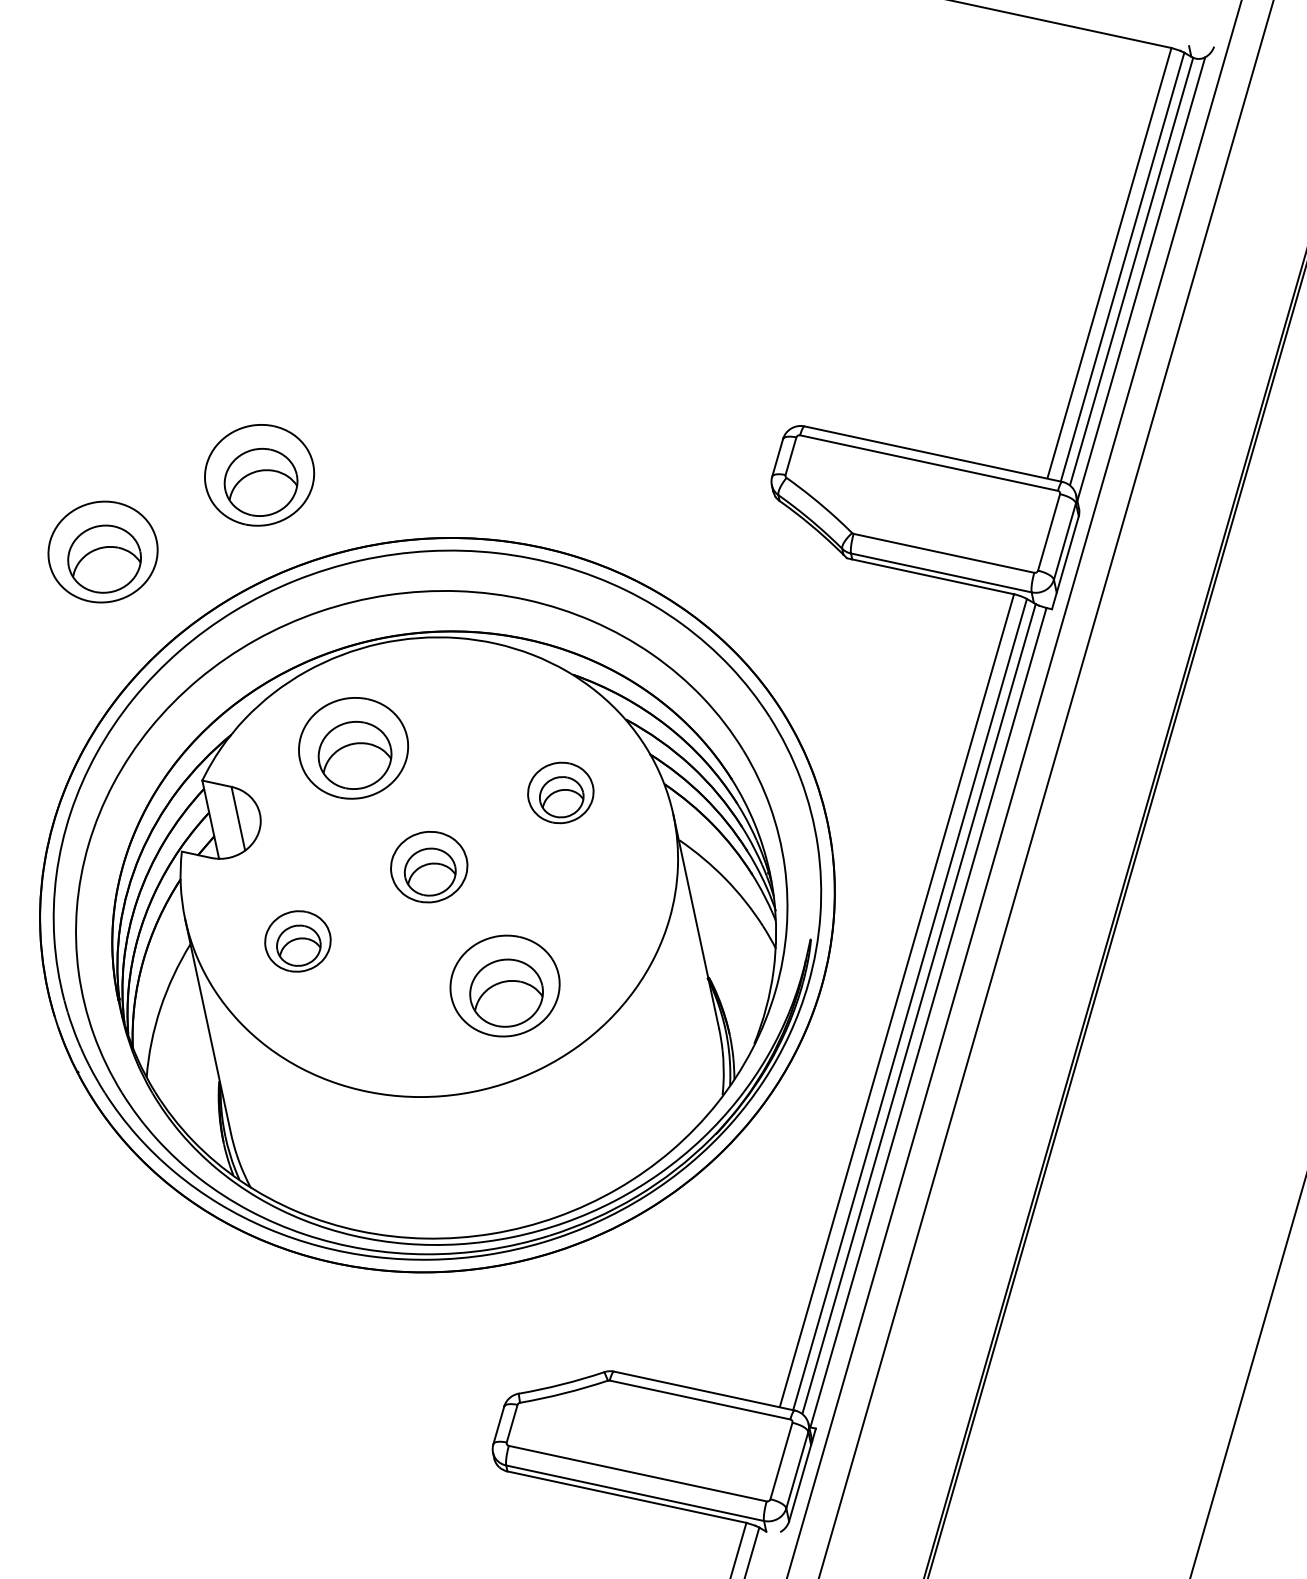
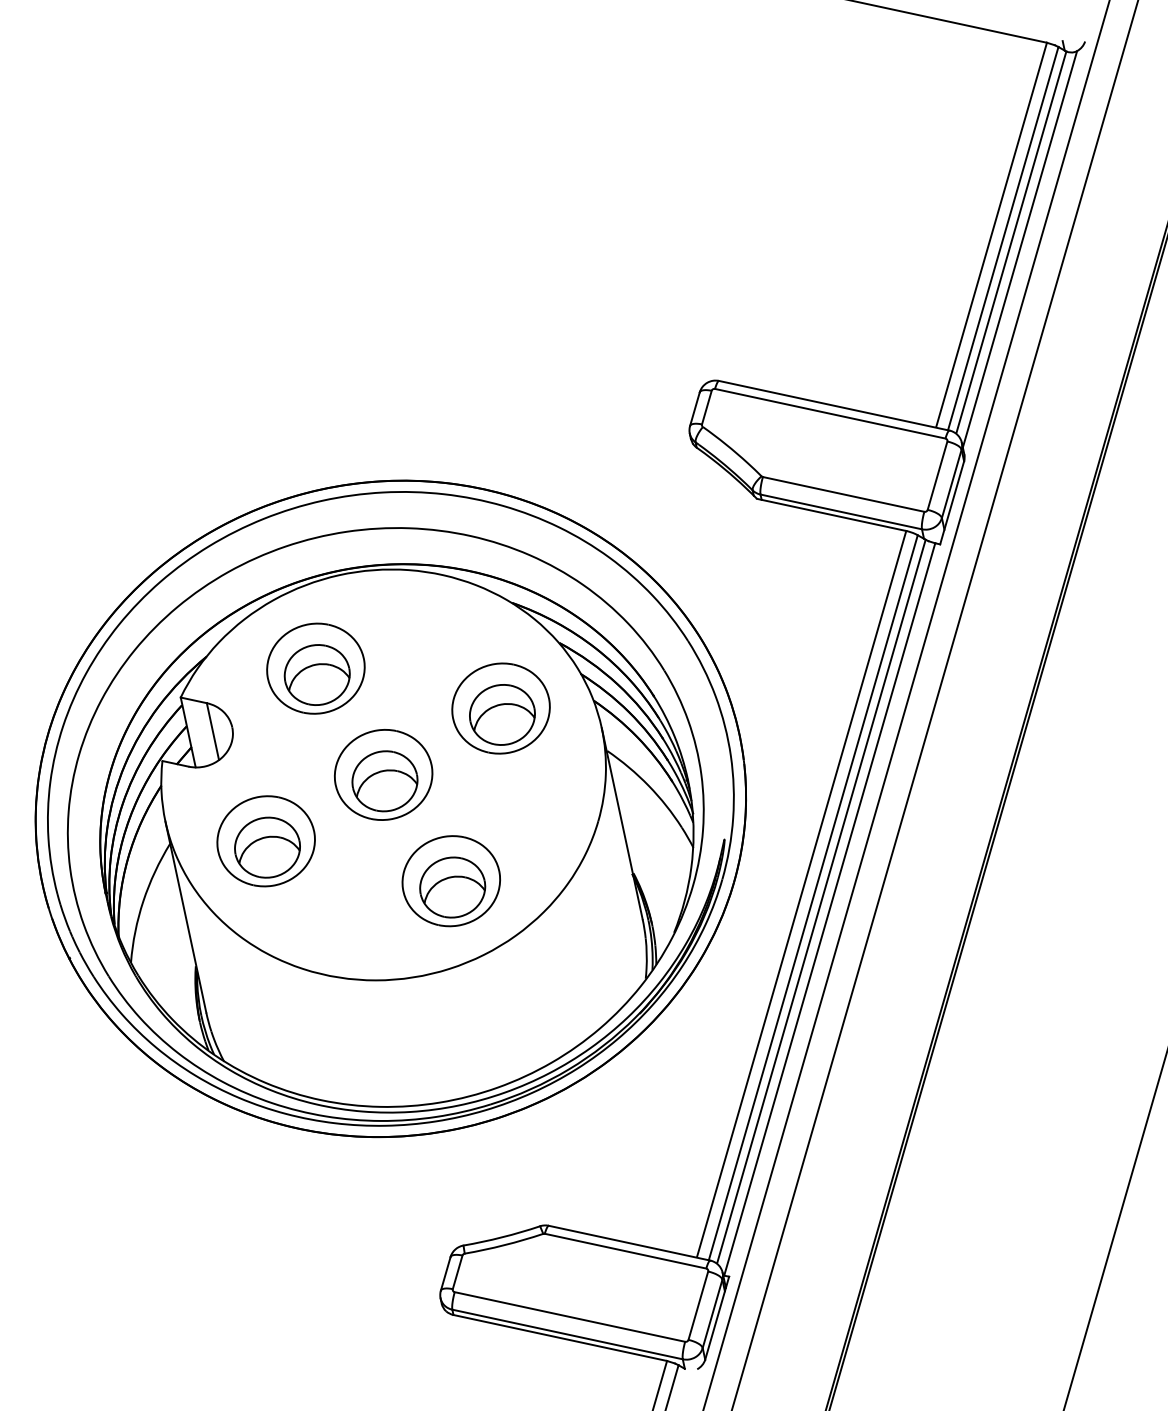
part: (259, 475) -> (231, 424), removed
part: (102, 551) -> (91, 492), removed
part: (560, 792) -> (500, 708), size x1.67
part: (428, 866) -> (382, 774), size x1.43
part: (297, 941) -> (265, 841), size x1.67

